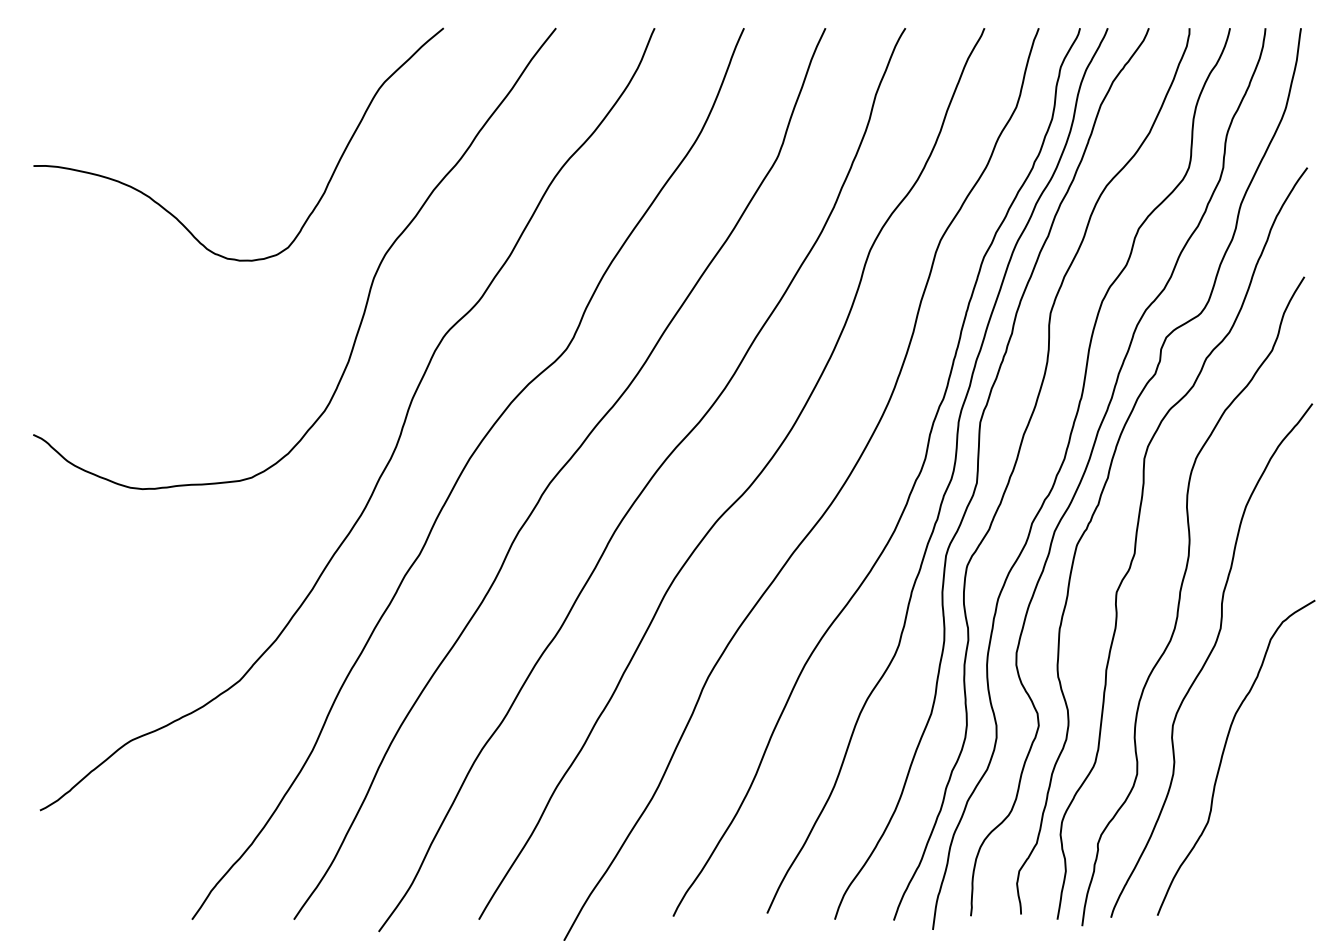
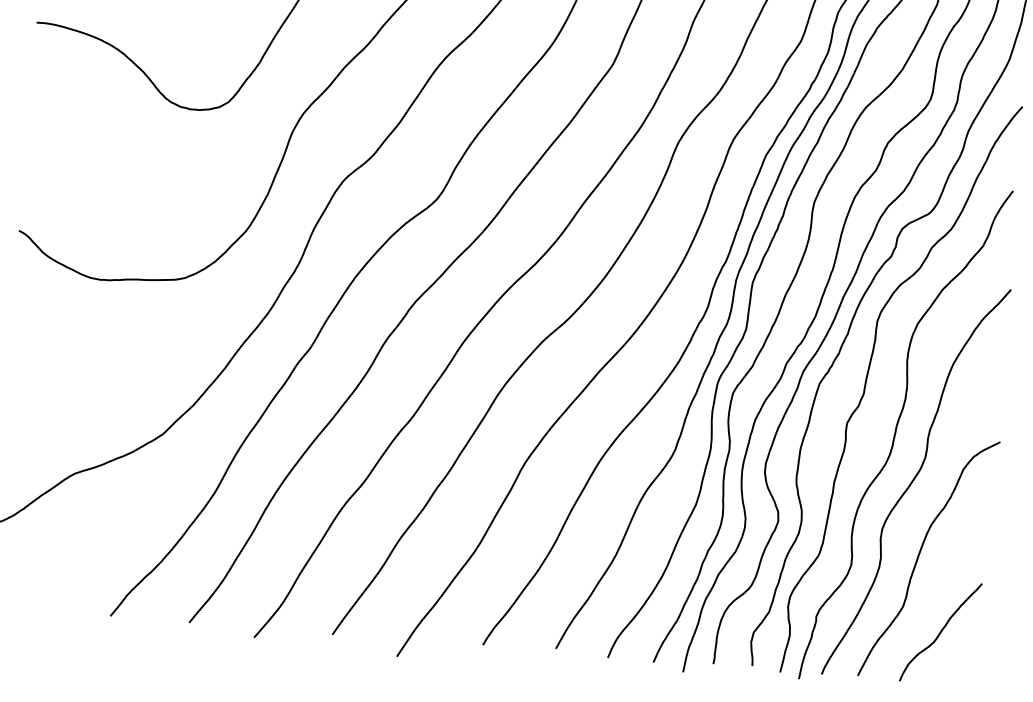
curve: (1259, 850) -> (941, 632), added

